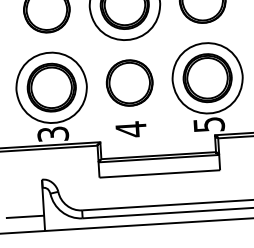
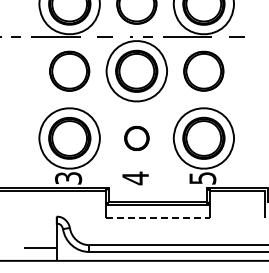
part: (129, 83) -> (136, 138), size x0.6
line: (159, 173) -> (157, 217), solid -> dashed

